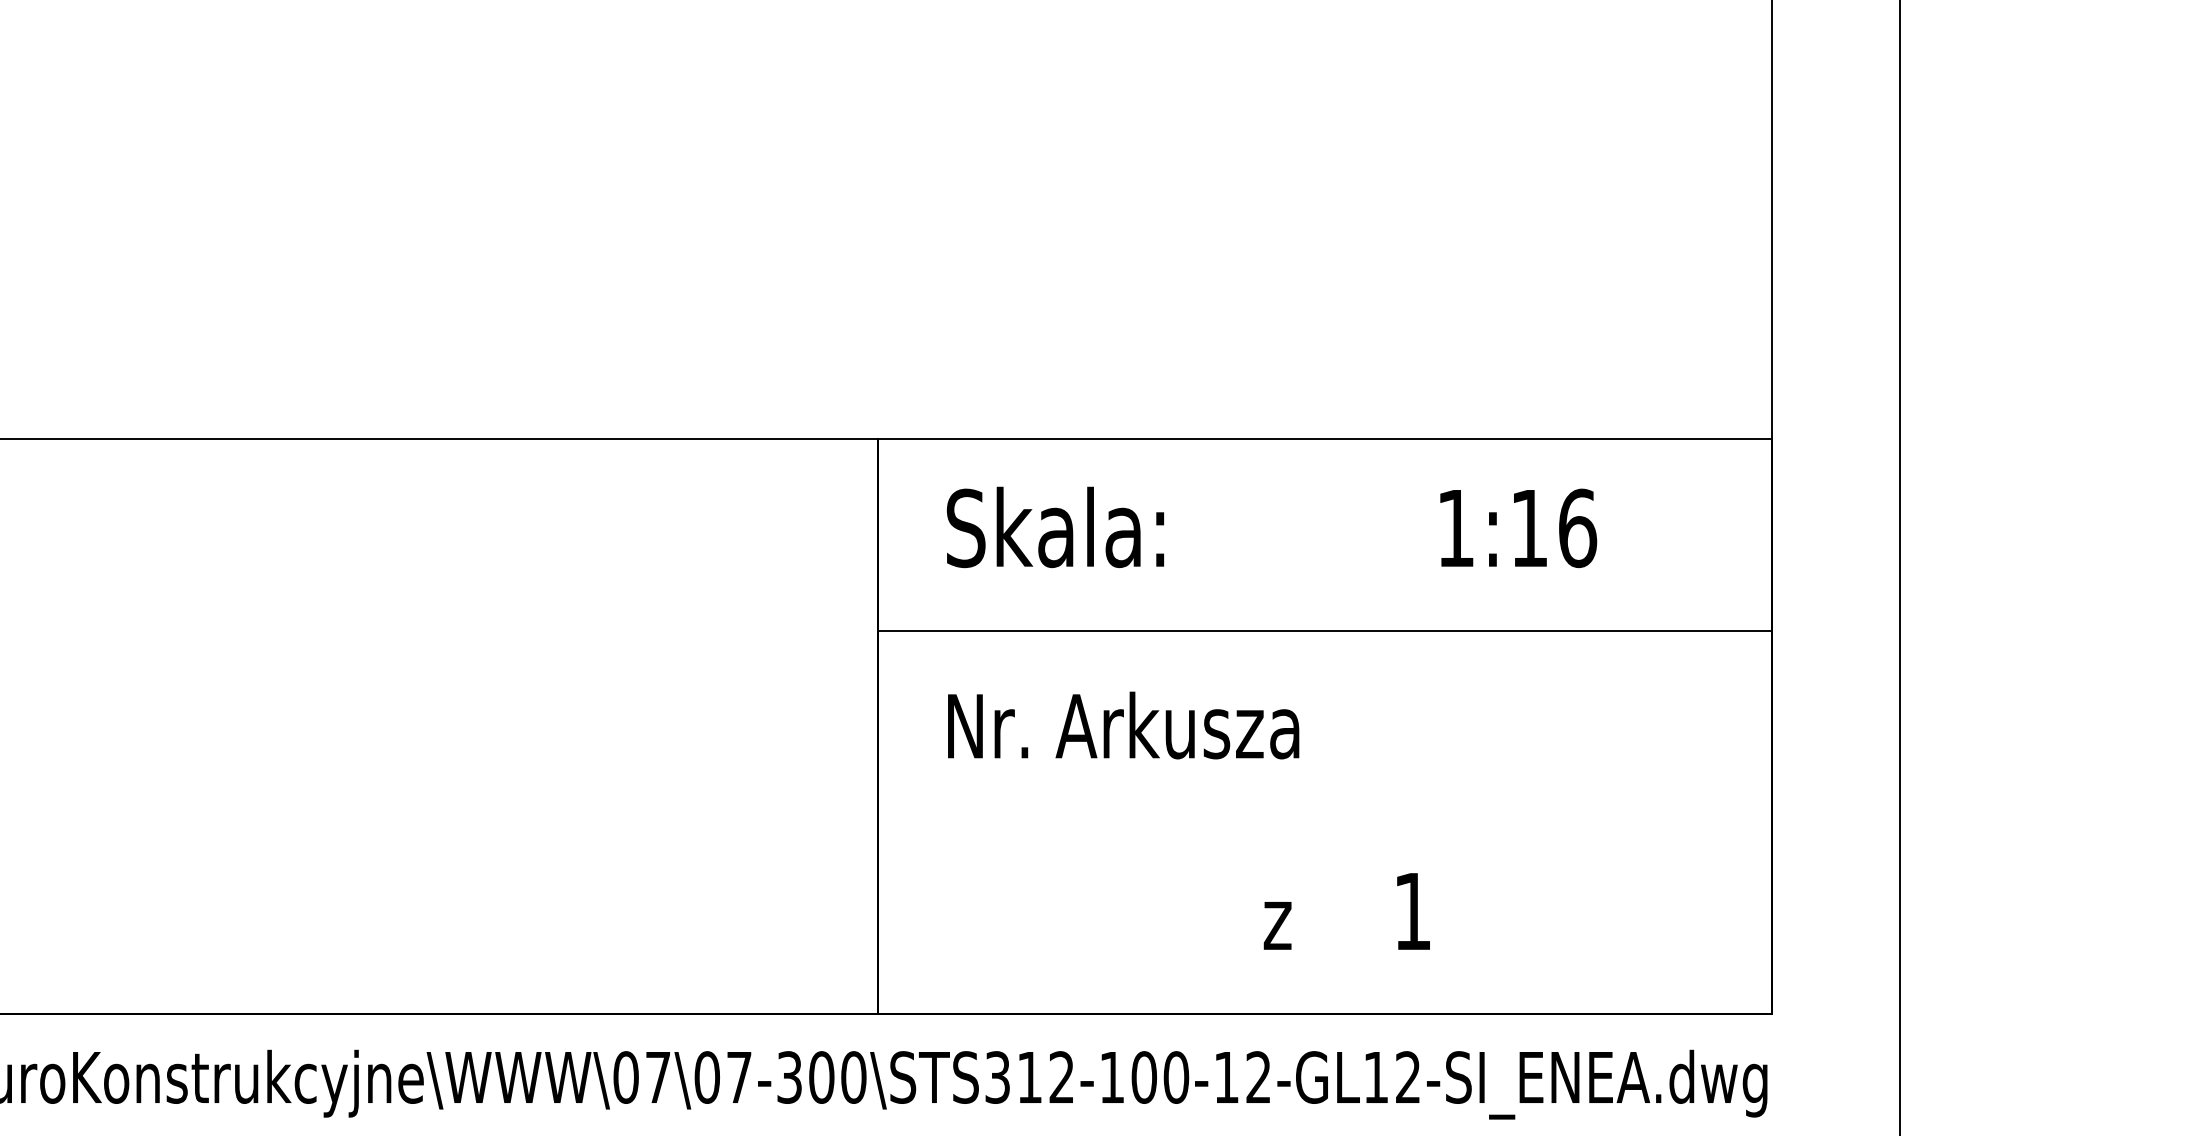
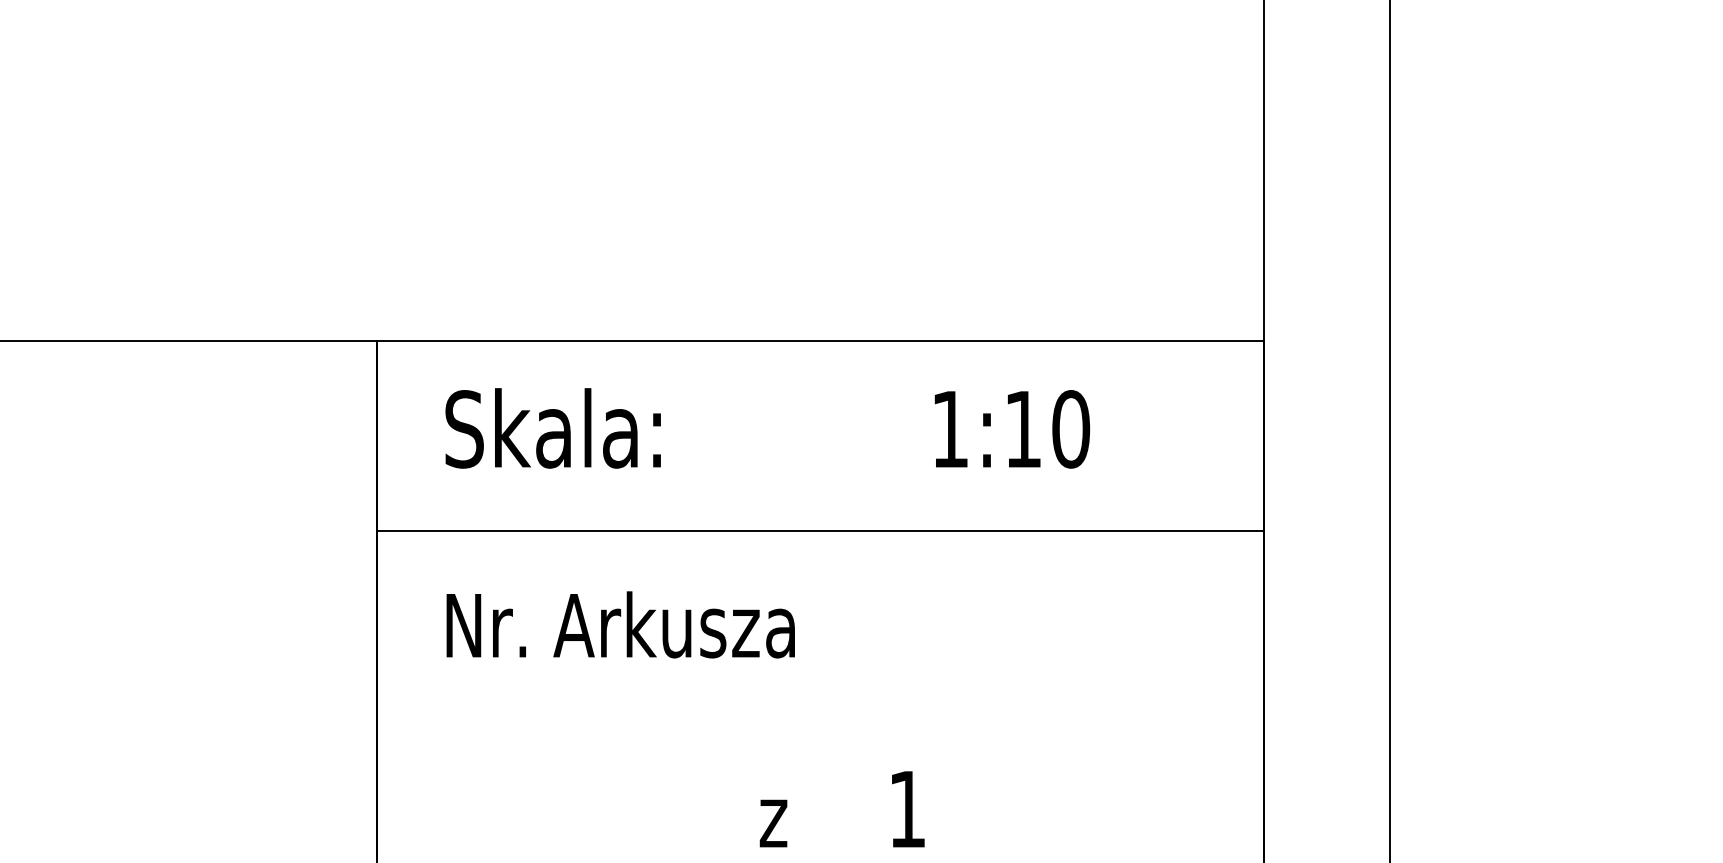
text: (1577, 527) -> (1070, 428), 1:16 -> 1:10

